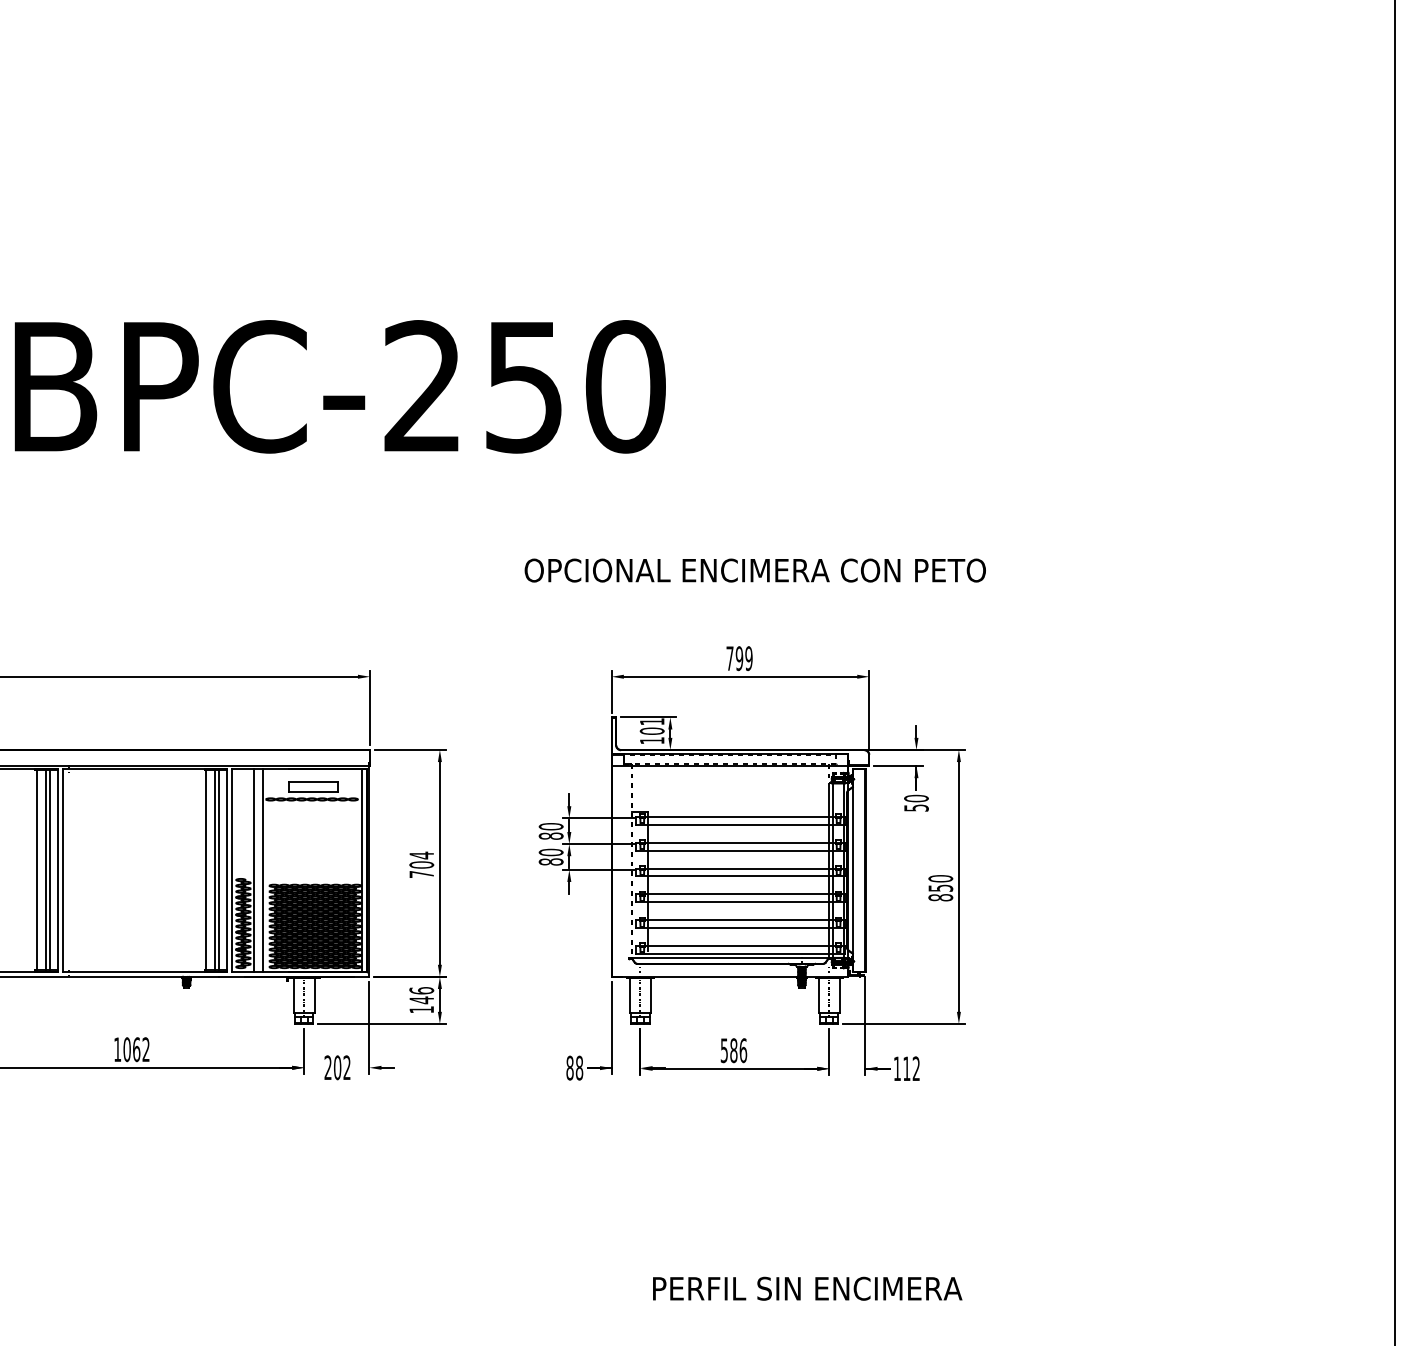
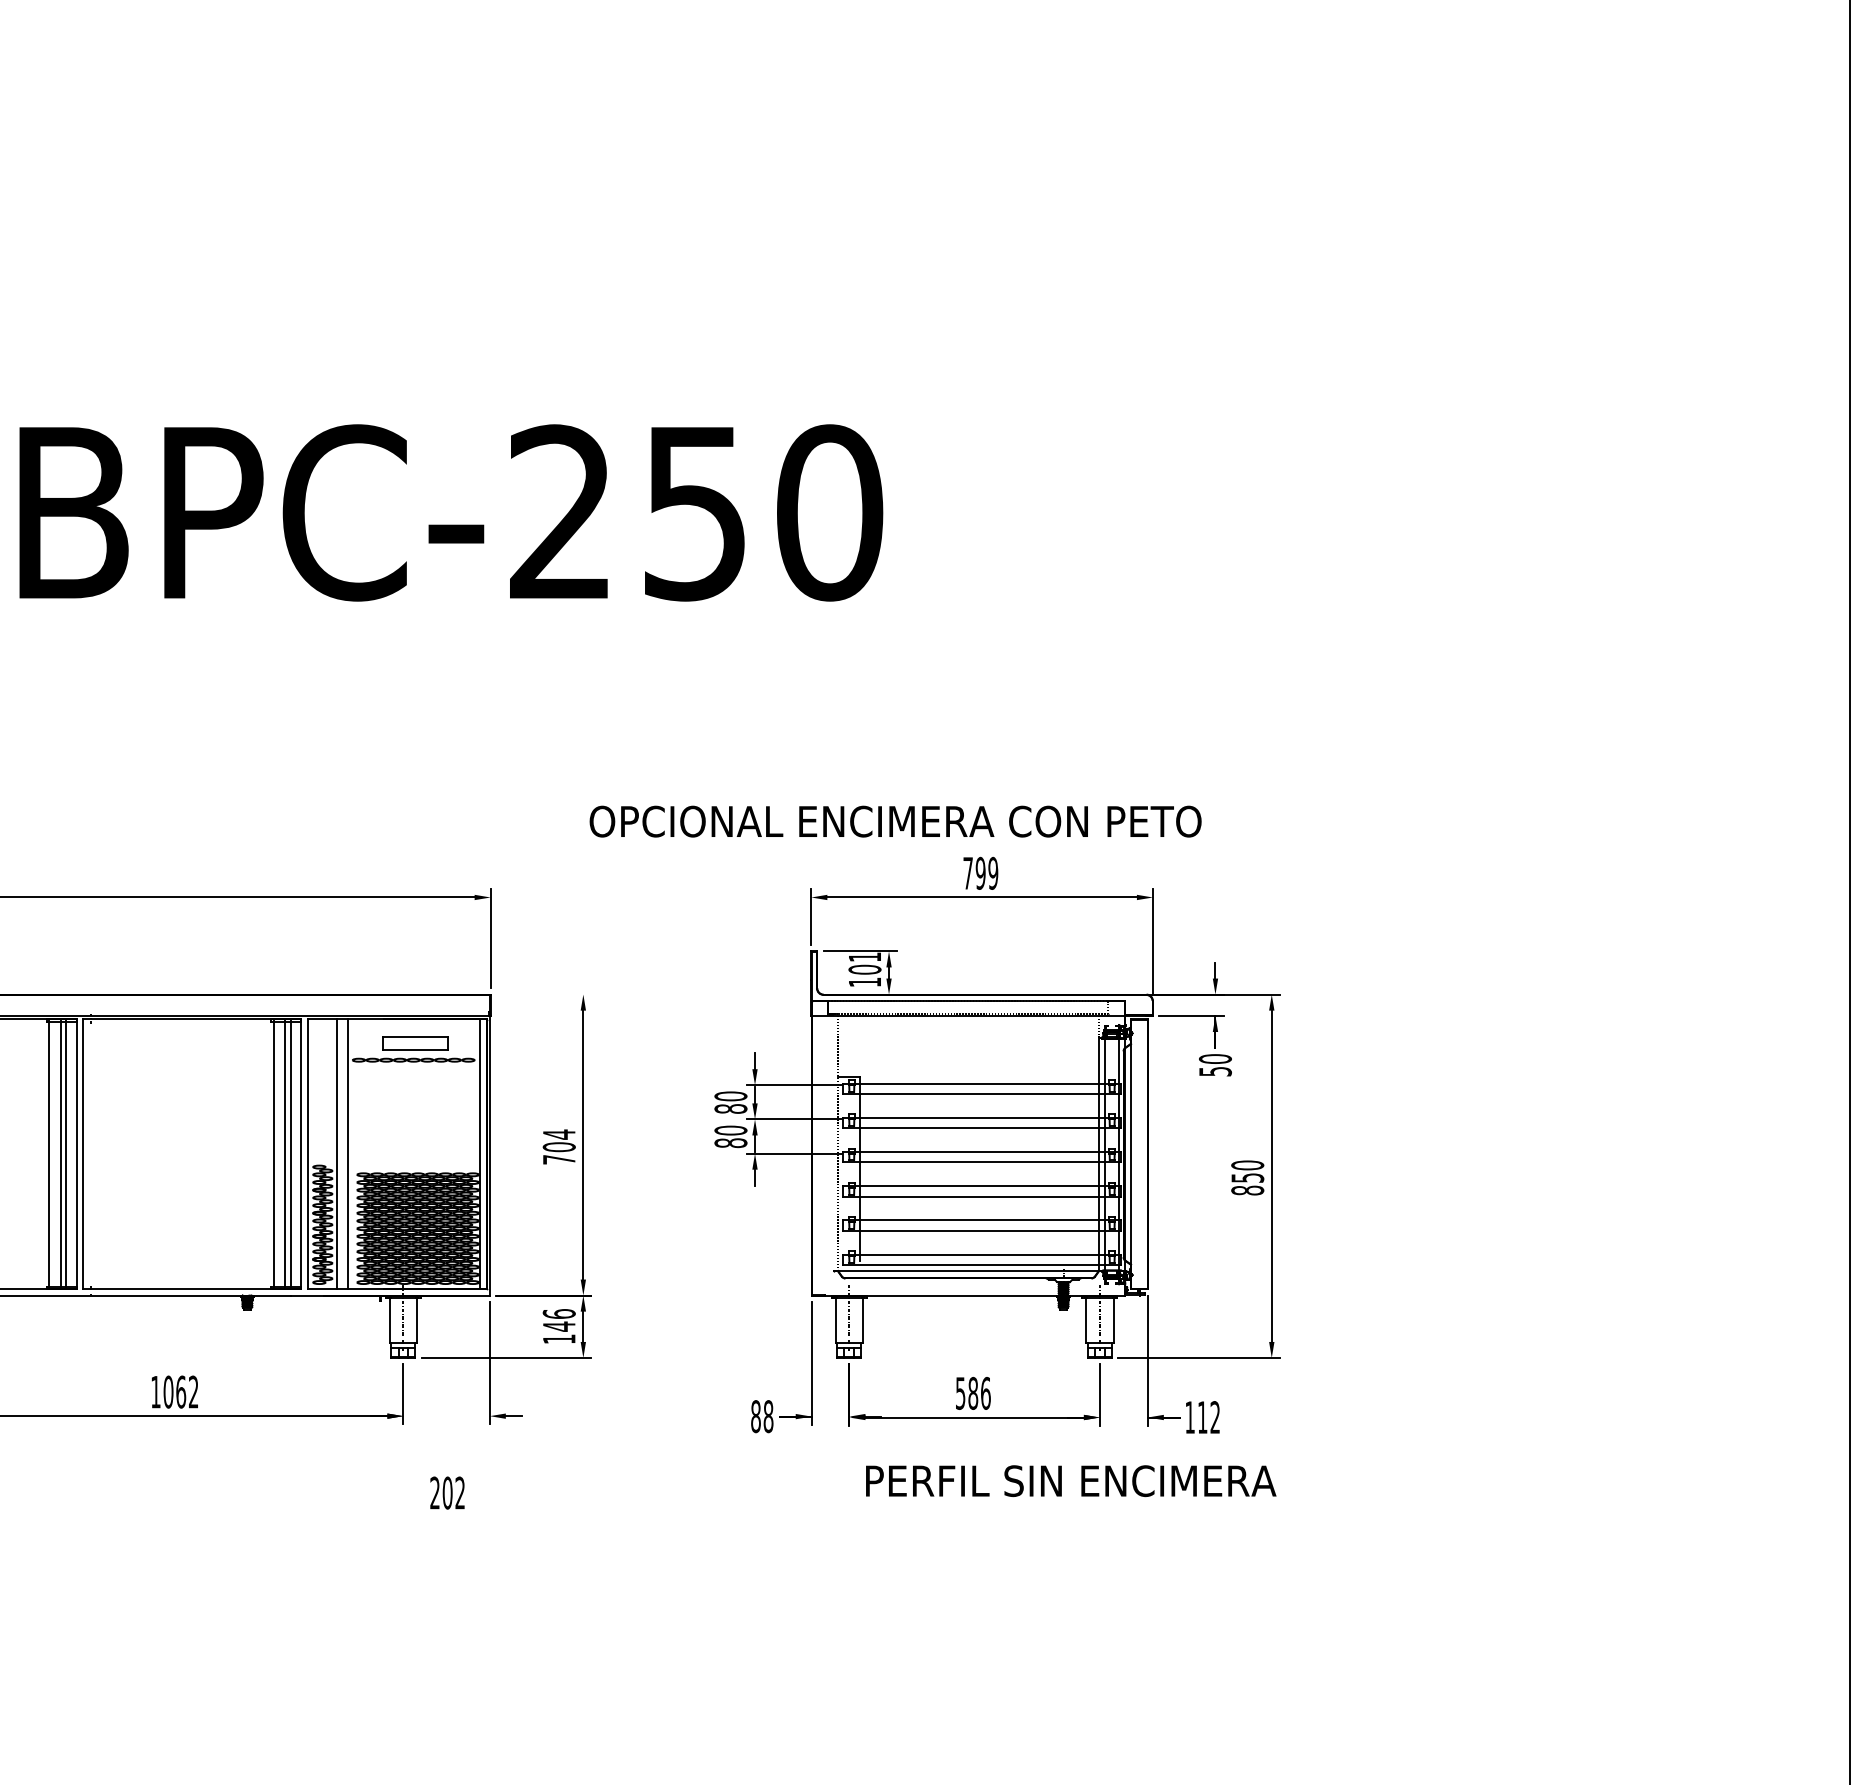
text: (754, 570) -> (894, 821), moved
line: (409, 749) -> (543, 993), removed
text: (337, 1067) -> (447, 1492), moved
text: (807, 1288) -> (1070, 1480), moved

